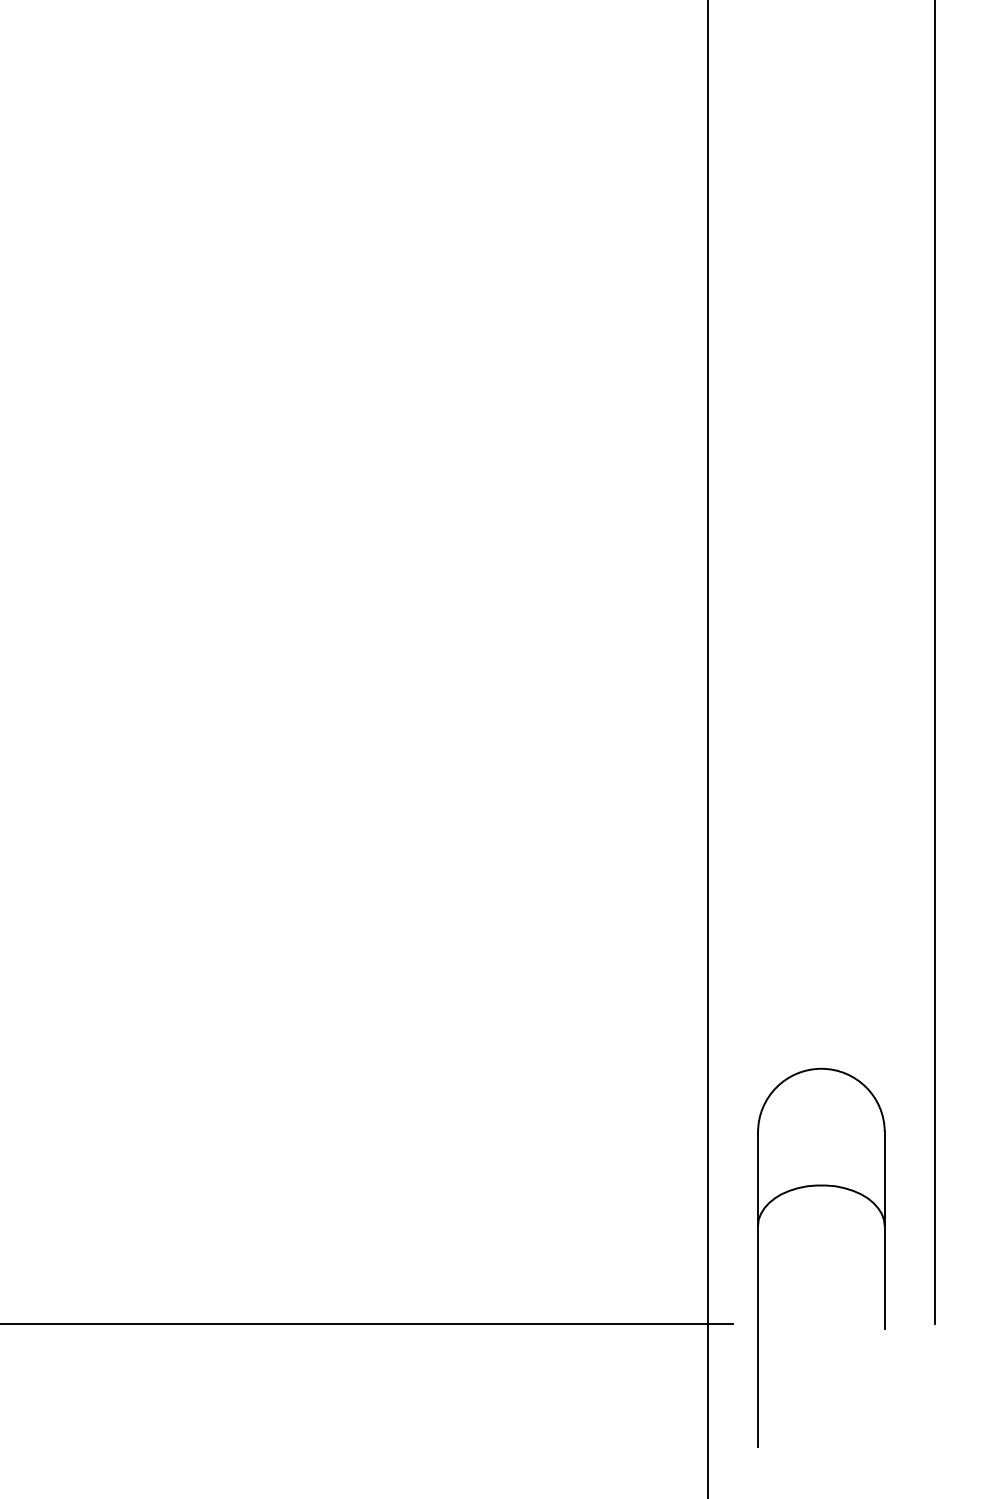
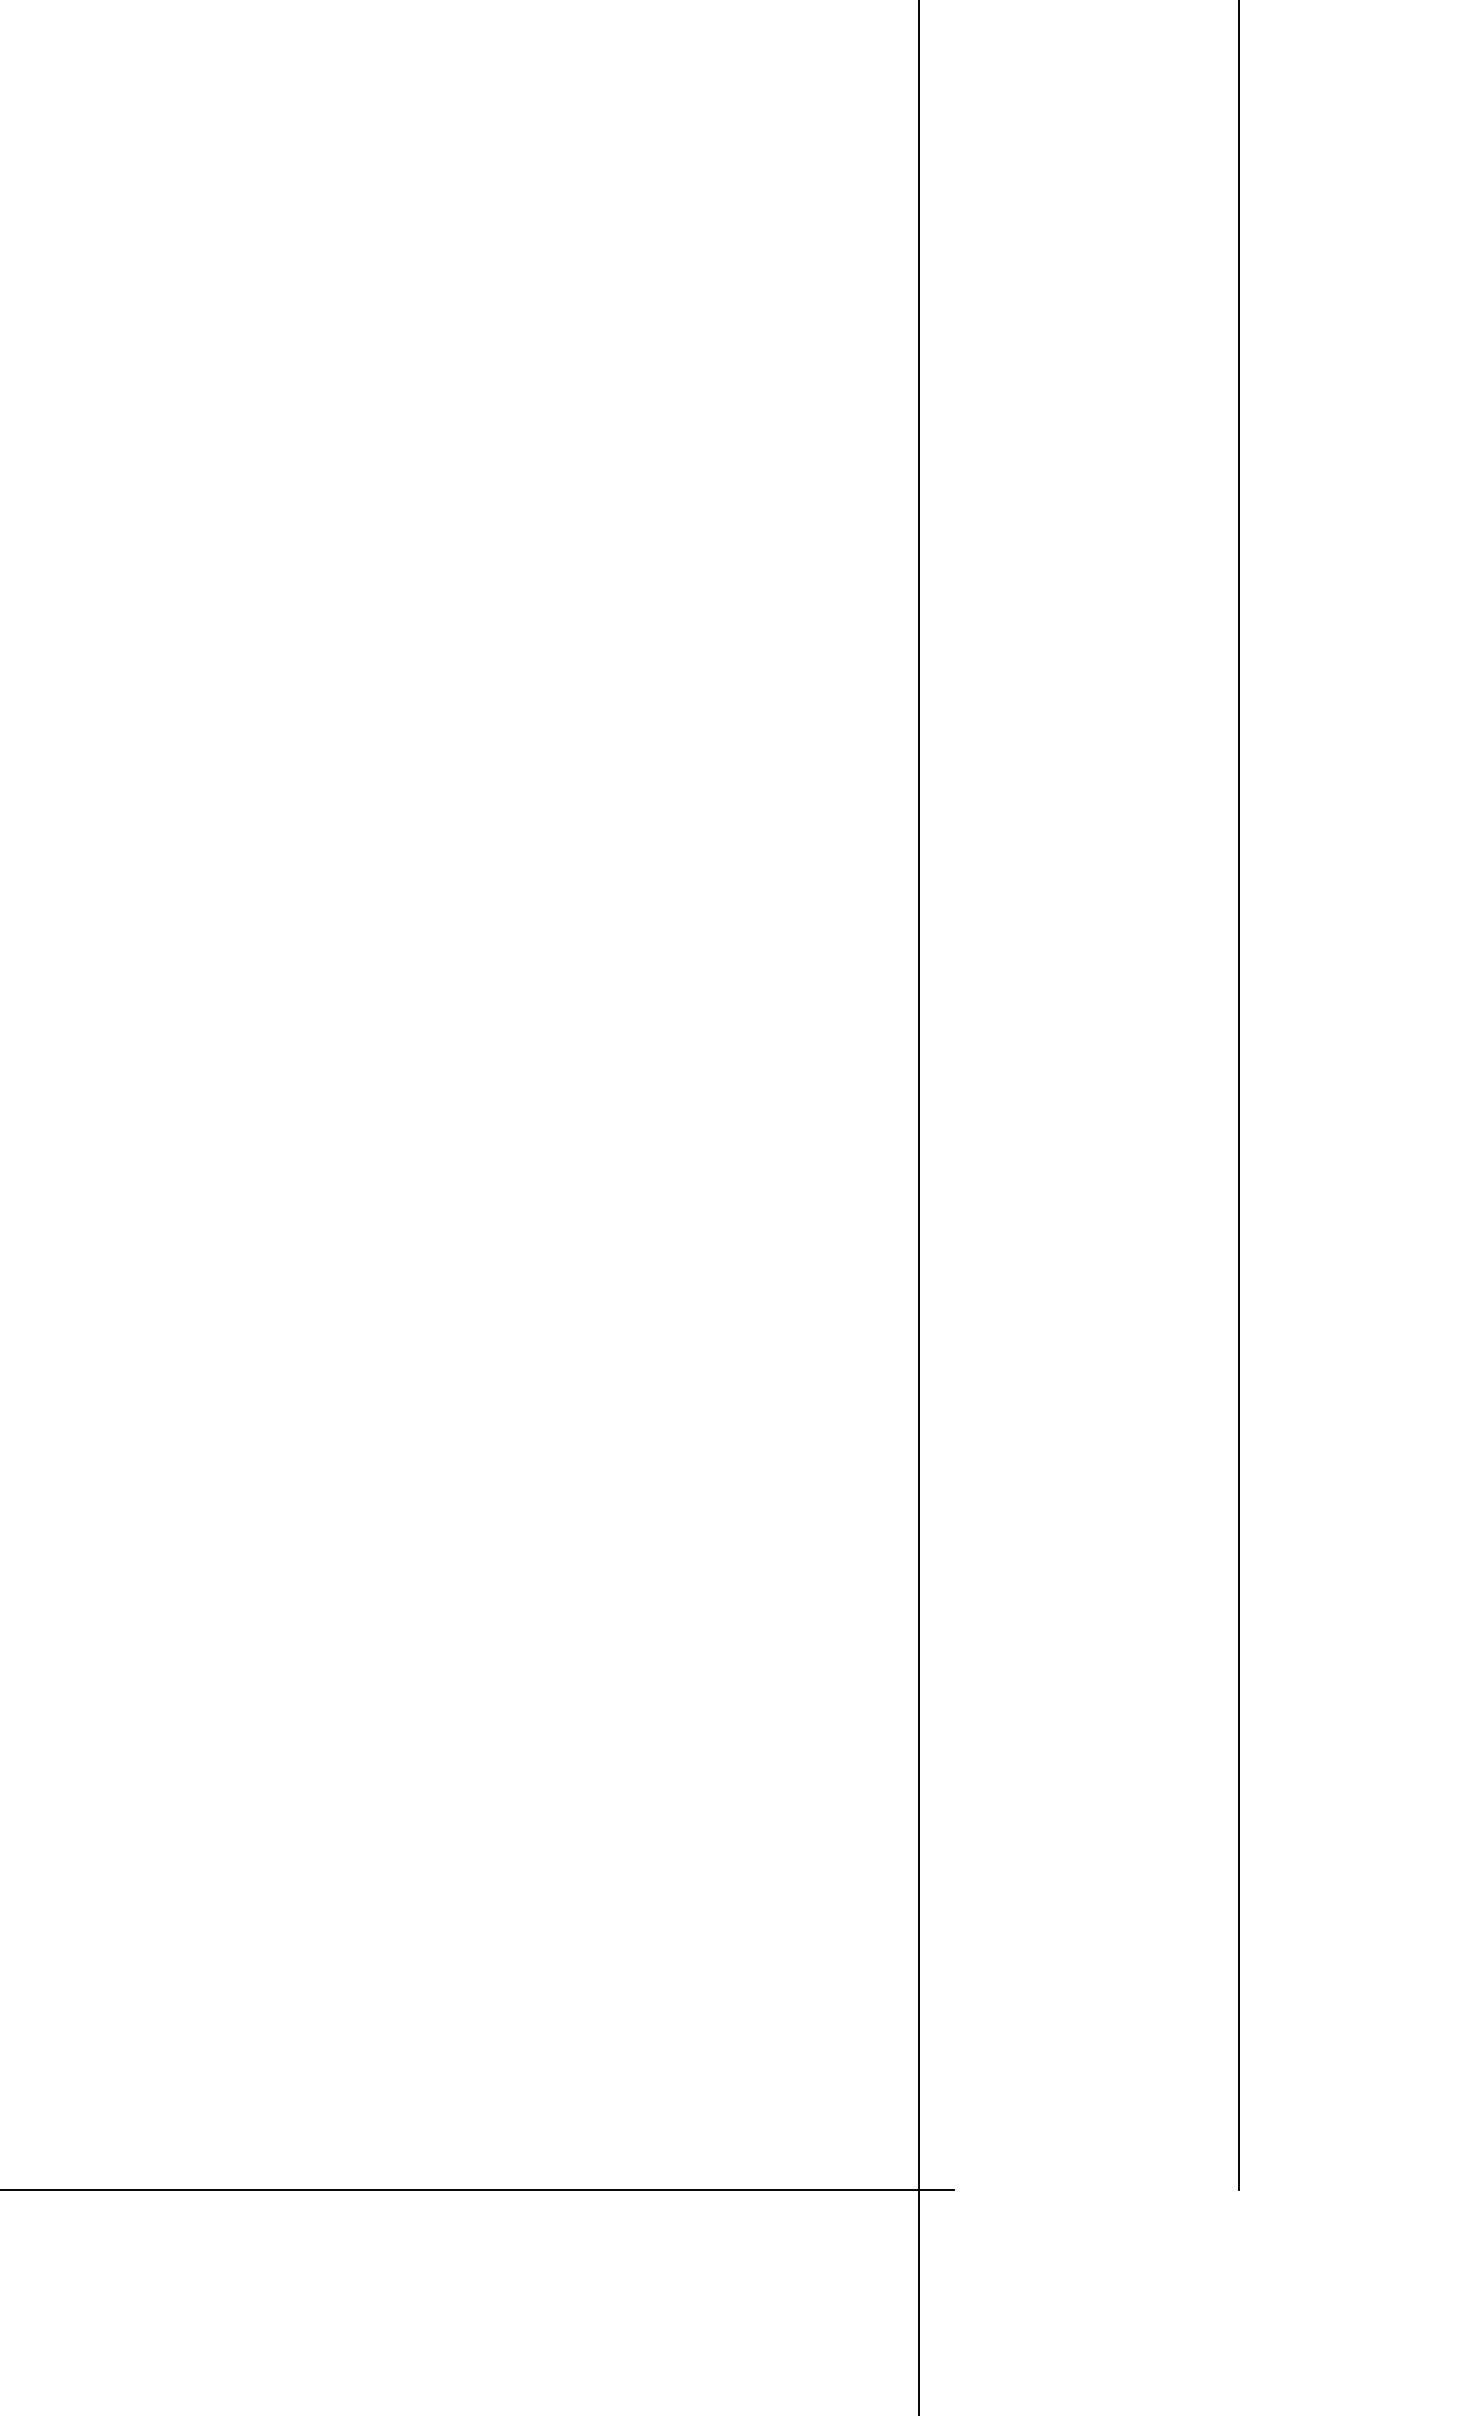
part: (884, 1257) -> (1167, 2095), removed

